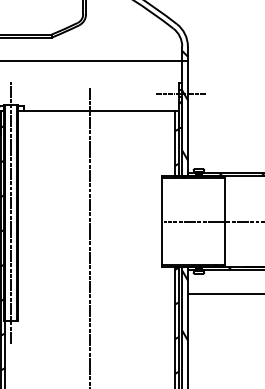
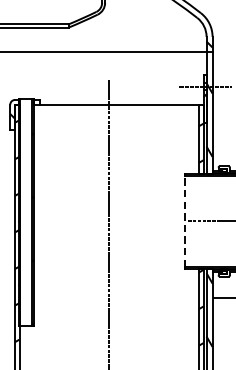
line: (11, 212) -> (26, 211), removed
line: (161, 221) -> (184, 221), solid -> dashed

